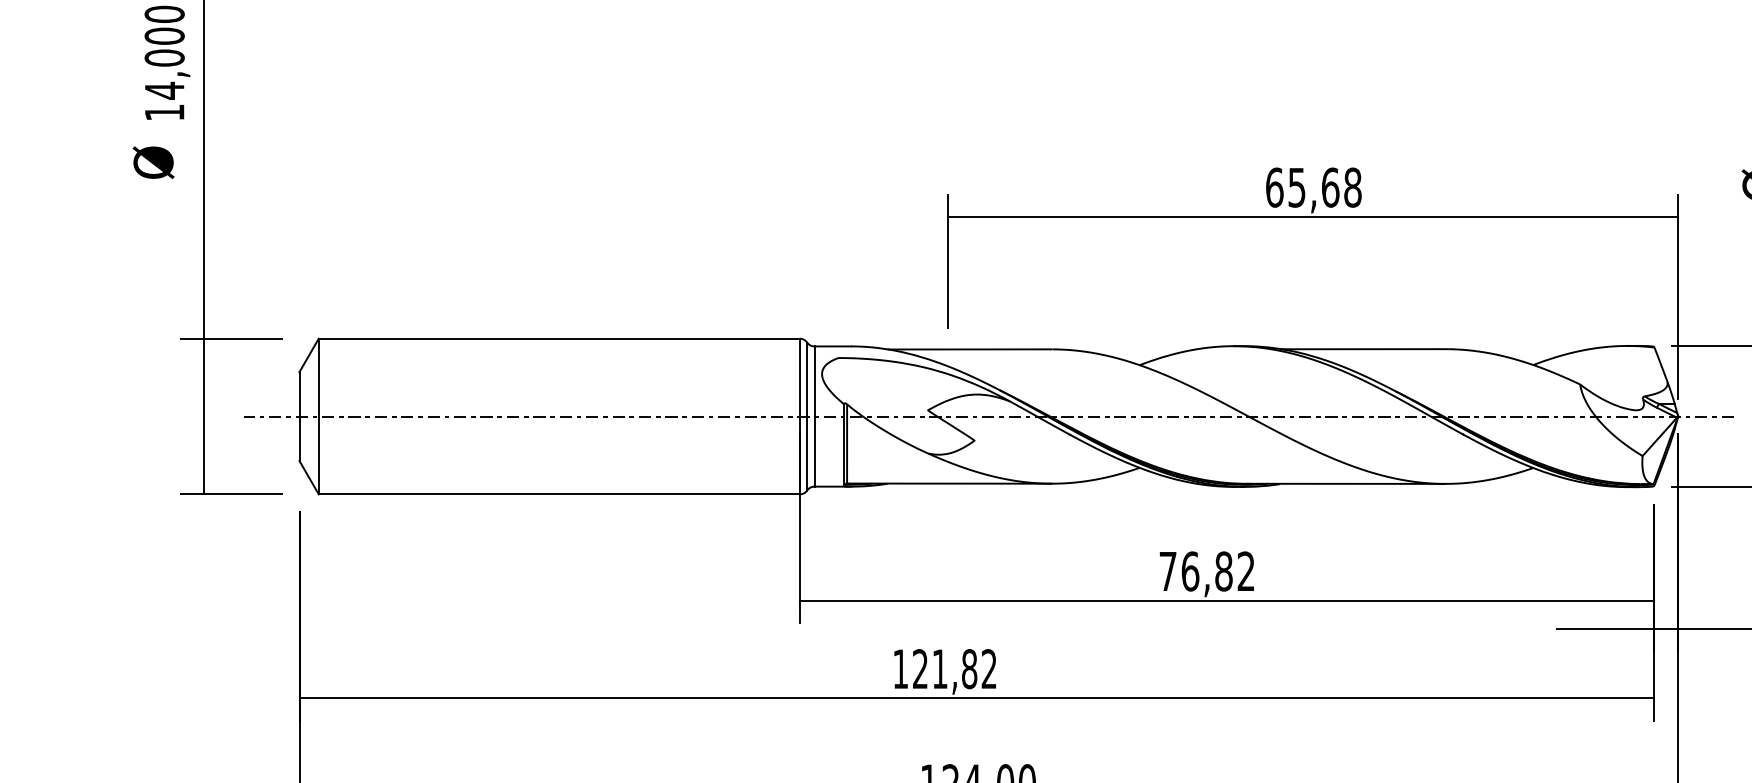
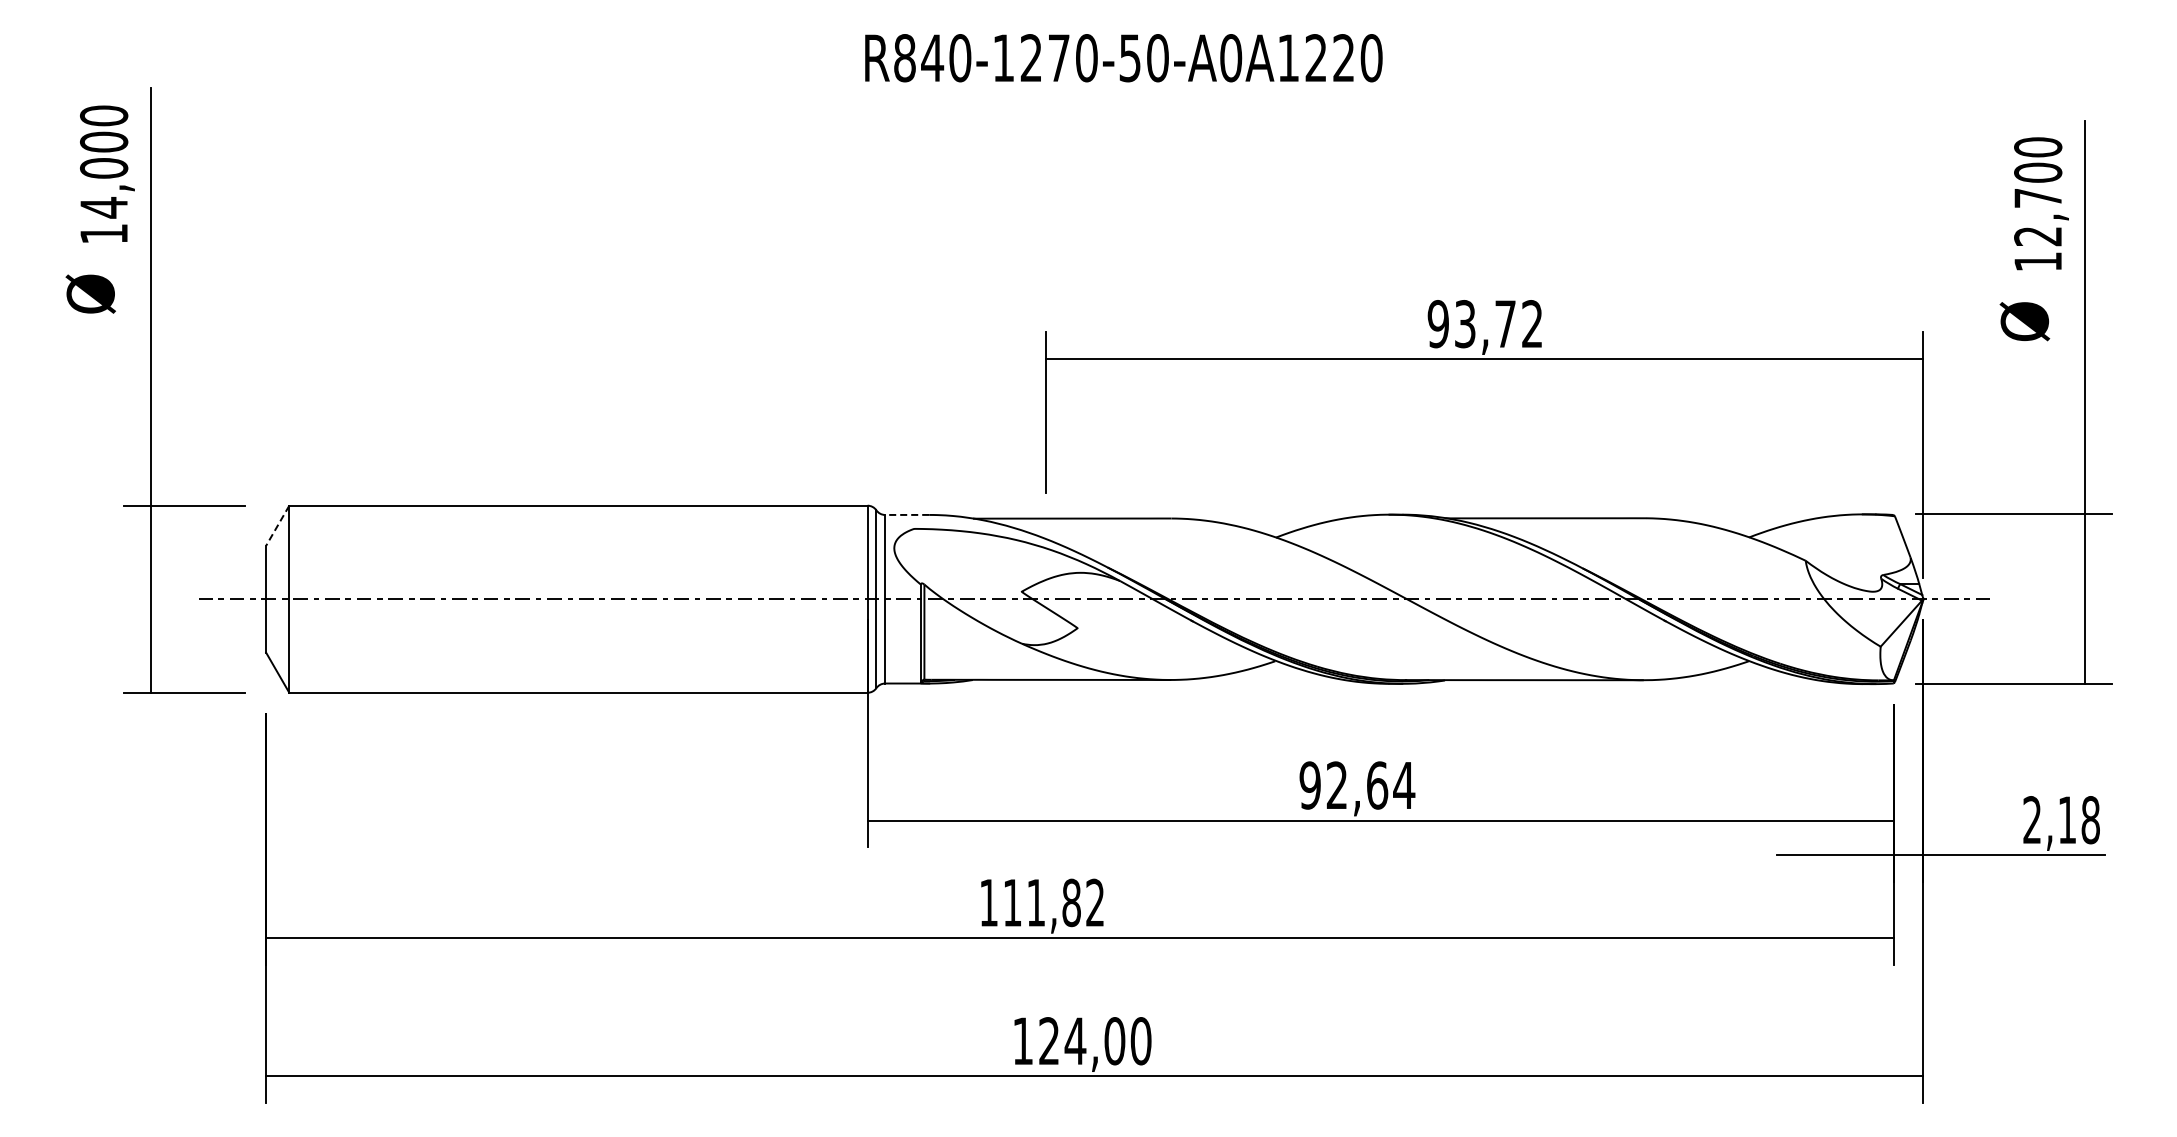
text: (1313, 187) -> (1485, 324), 65,68 -> 93,72
line: (833, 346) -> (907, 514), solid -> dashed
line: (308, 356) -> (277, 526), solid -> dashed
text: (1207, 571) -> (1357, 785), 76,82 -> 92,64
text: (919, 668) -> (1011, 902), 121,82 -> 111,82

